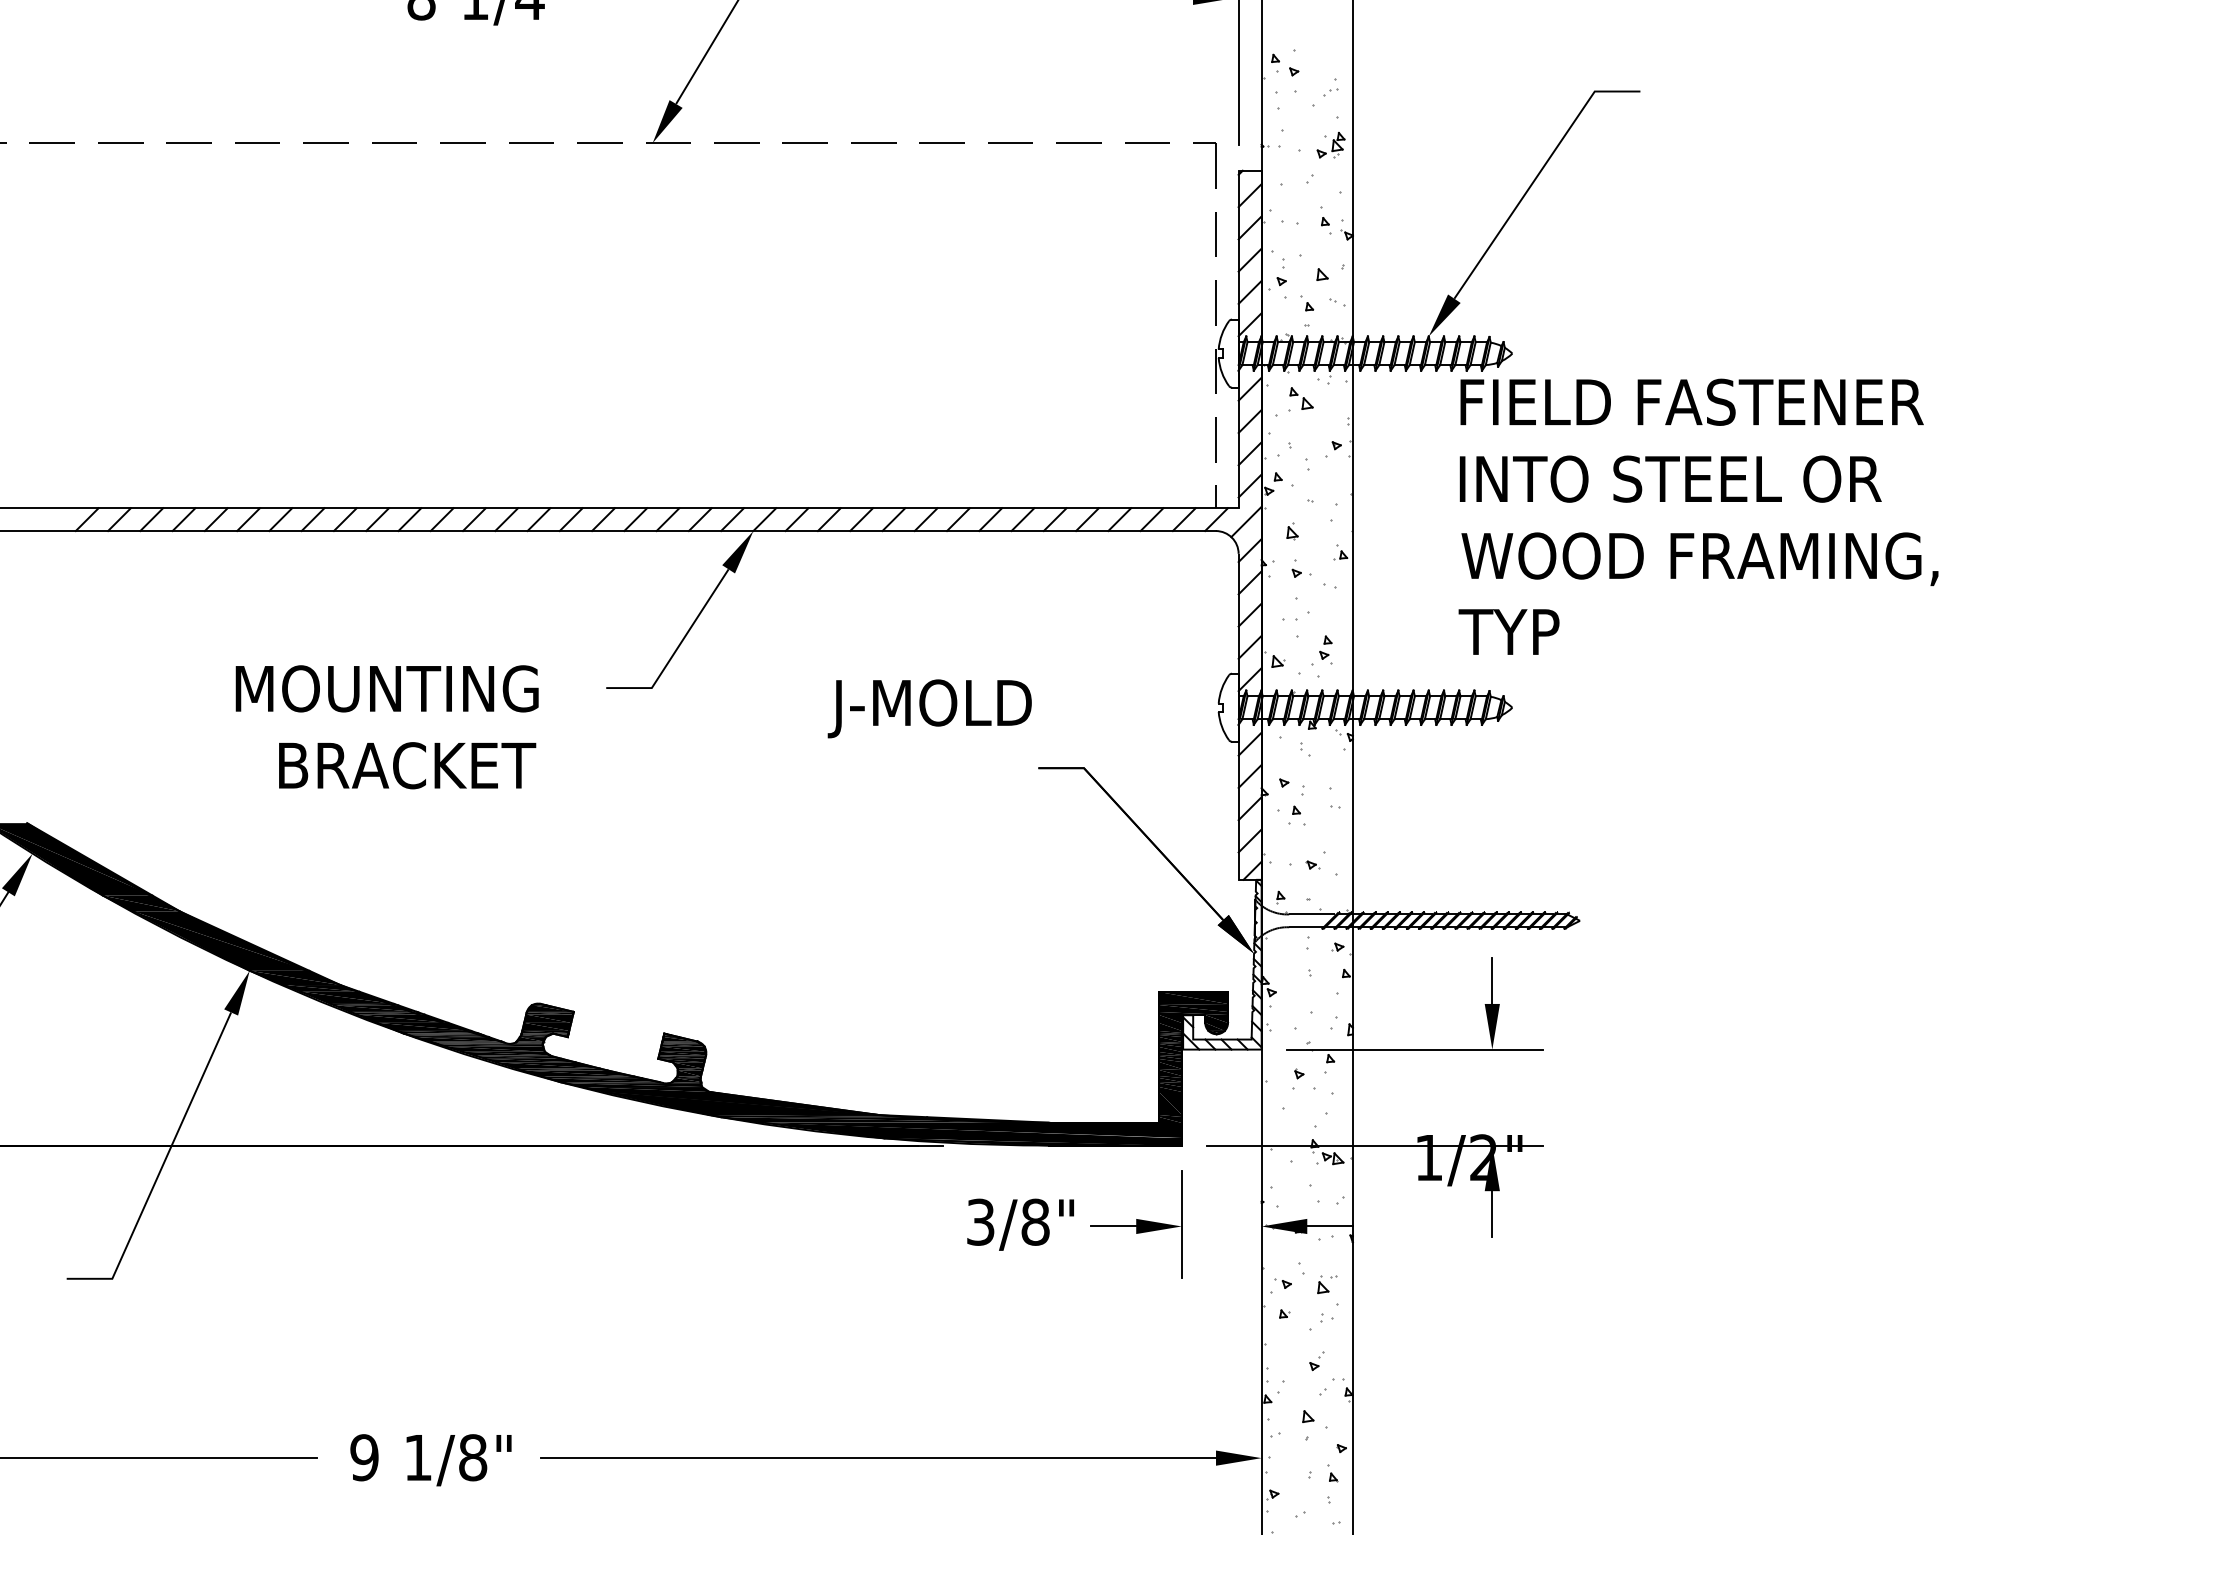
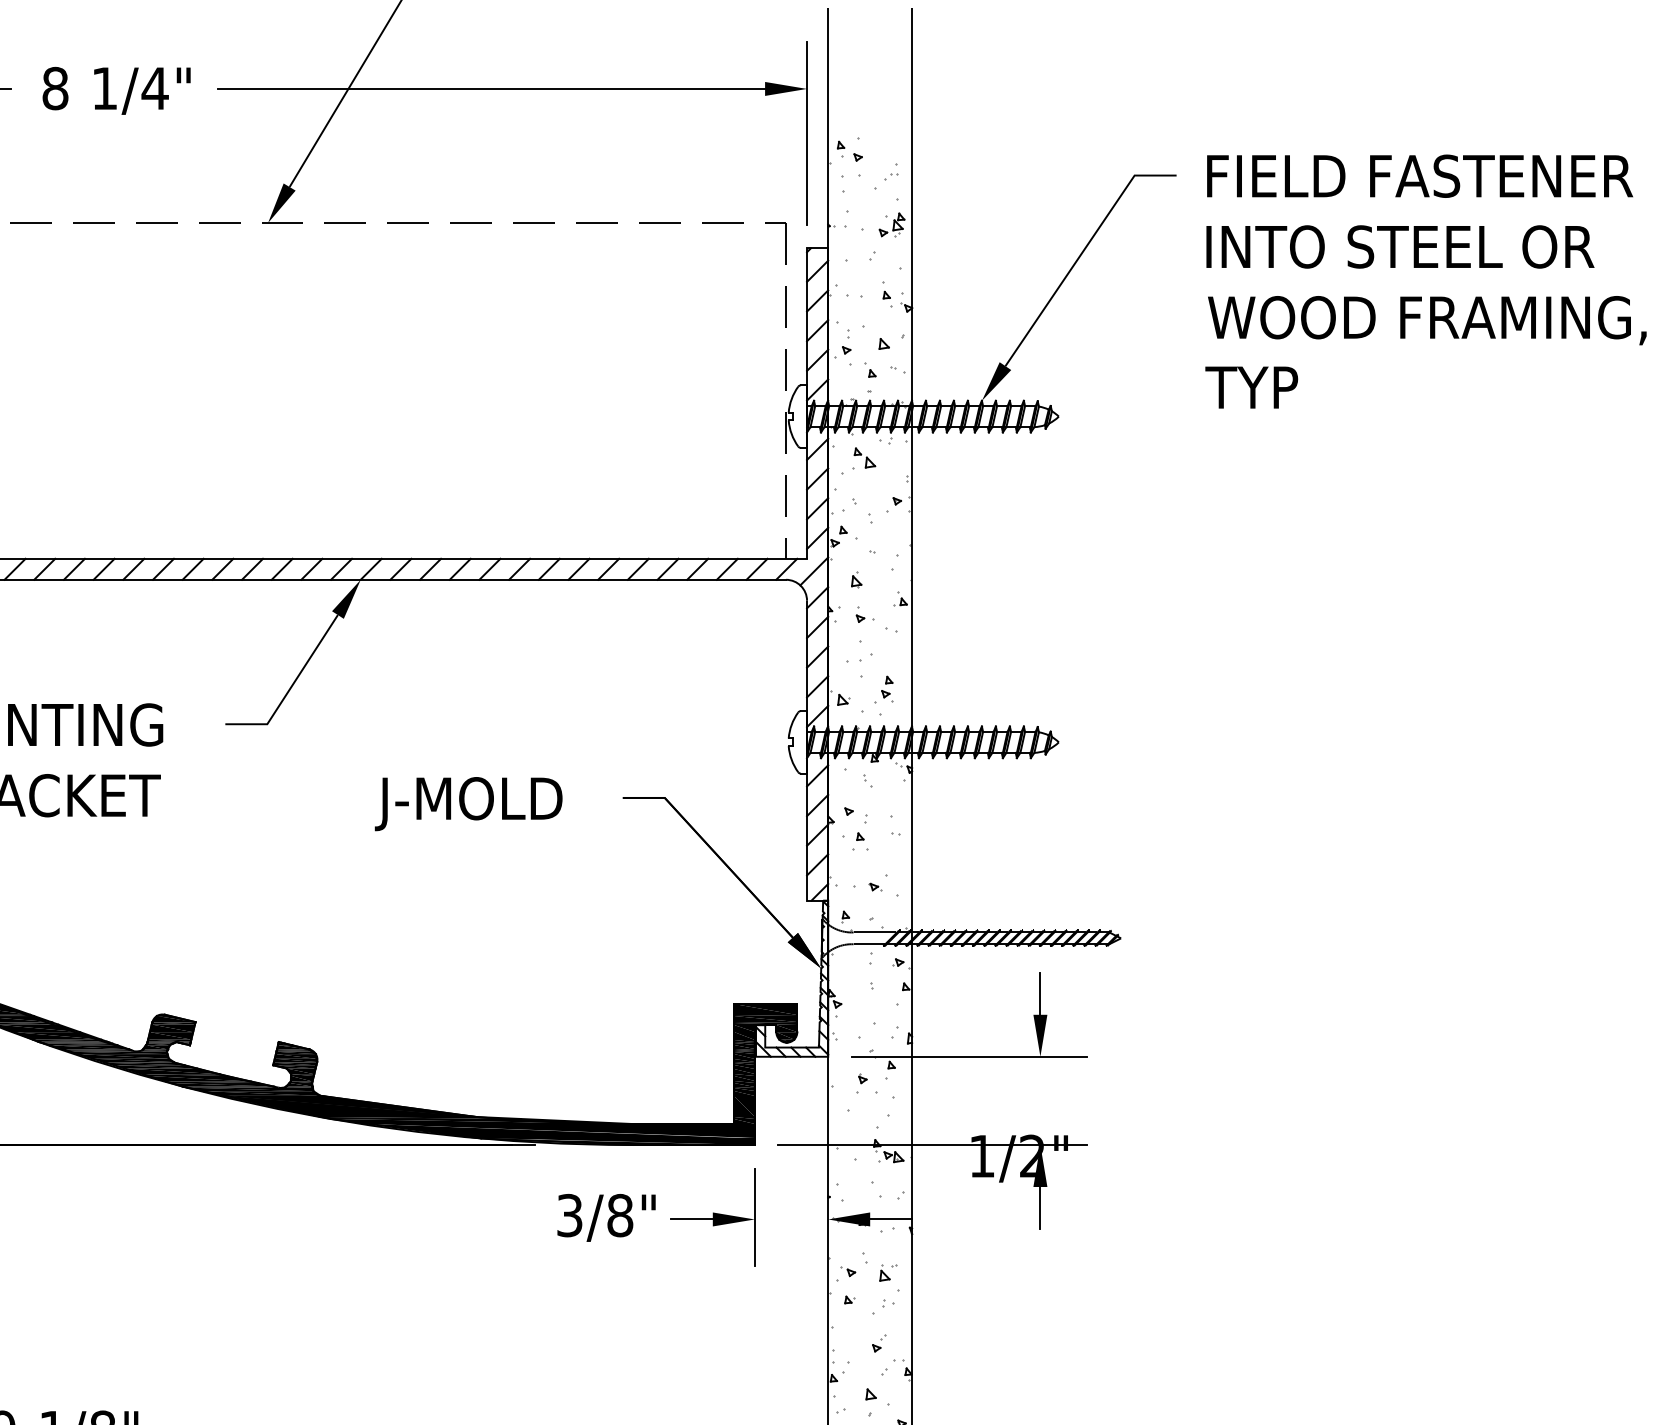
text: (1698, 516) -> (1425, 281), moved
text: (929, 708) -> (468, 803), moved

